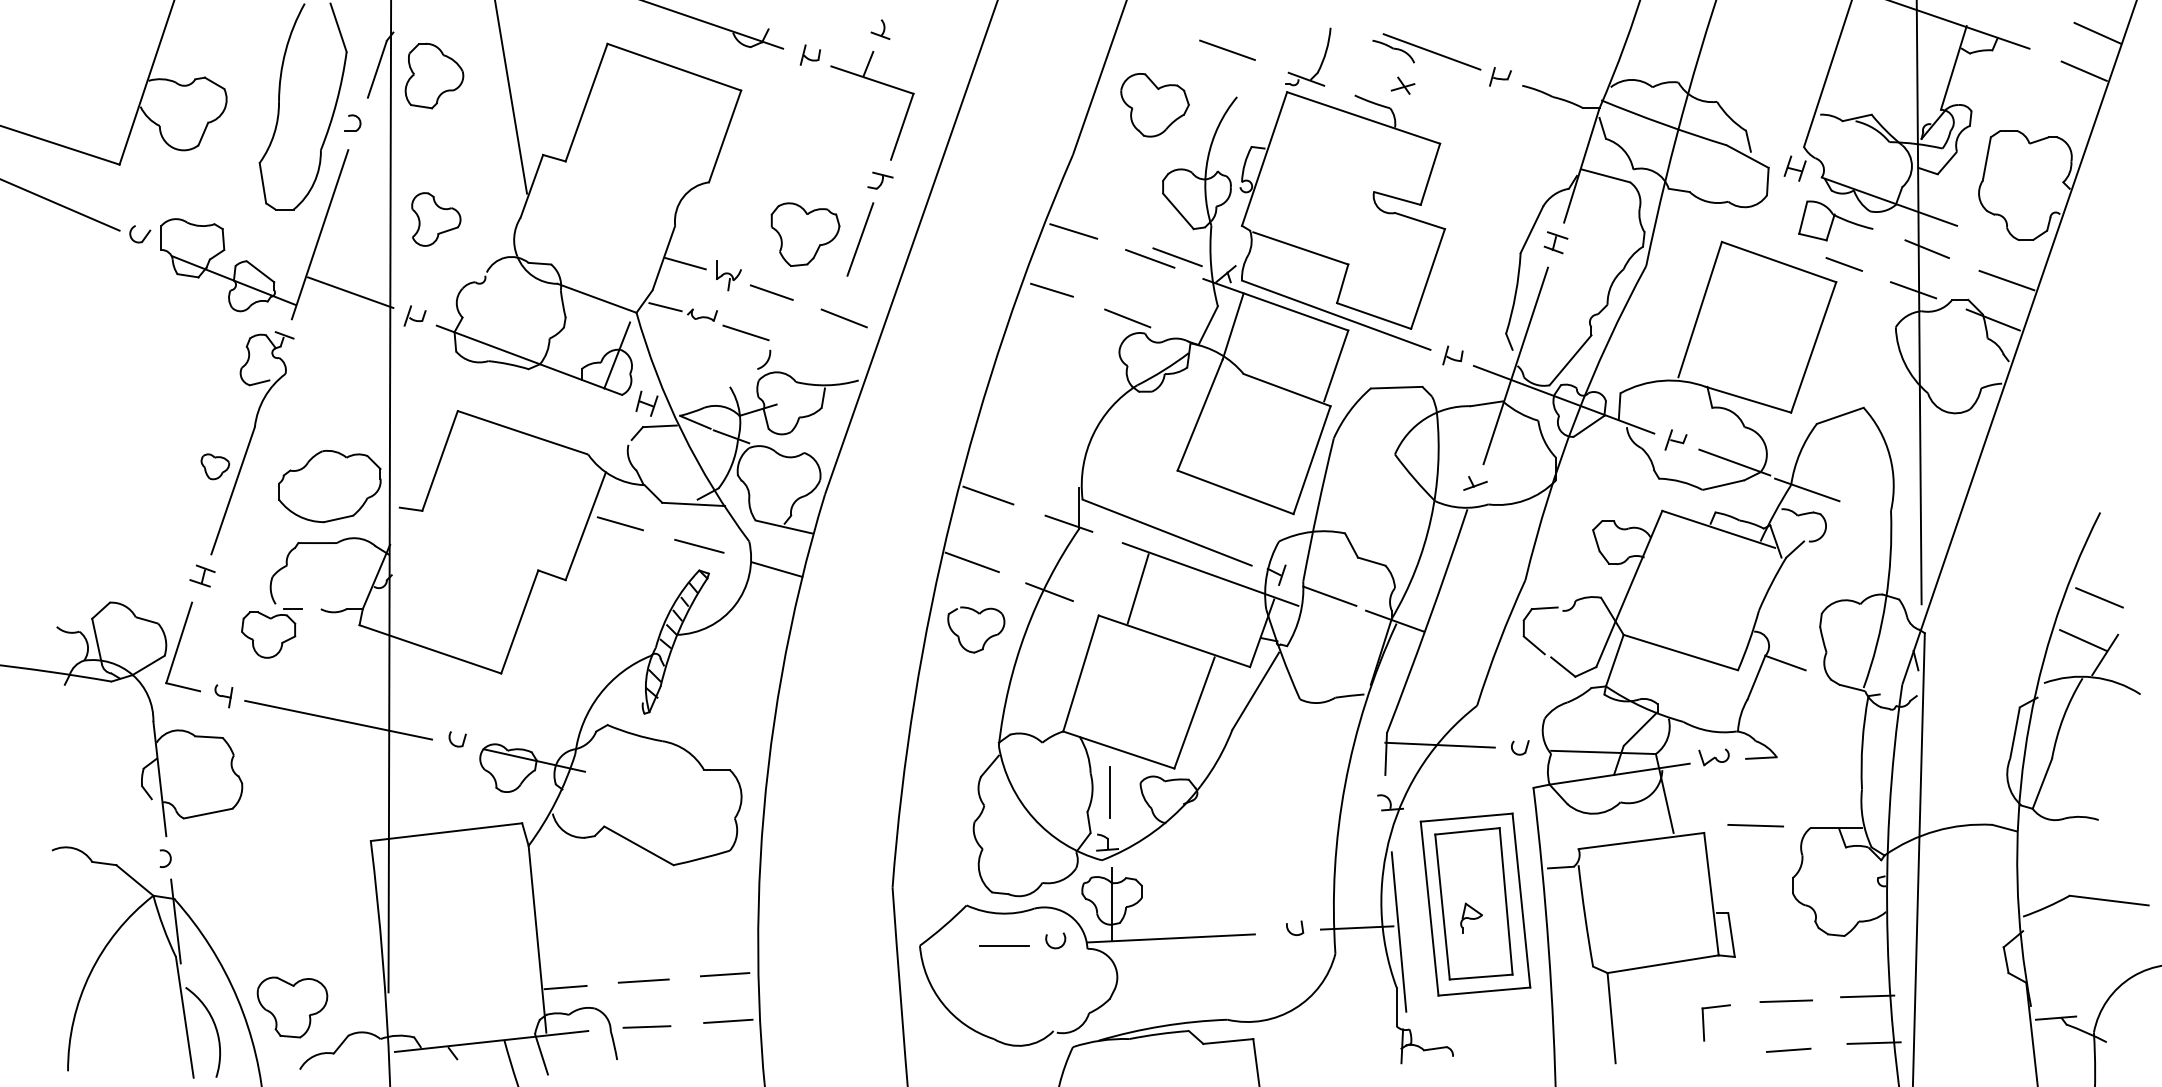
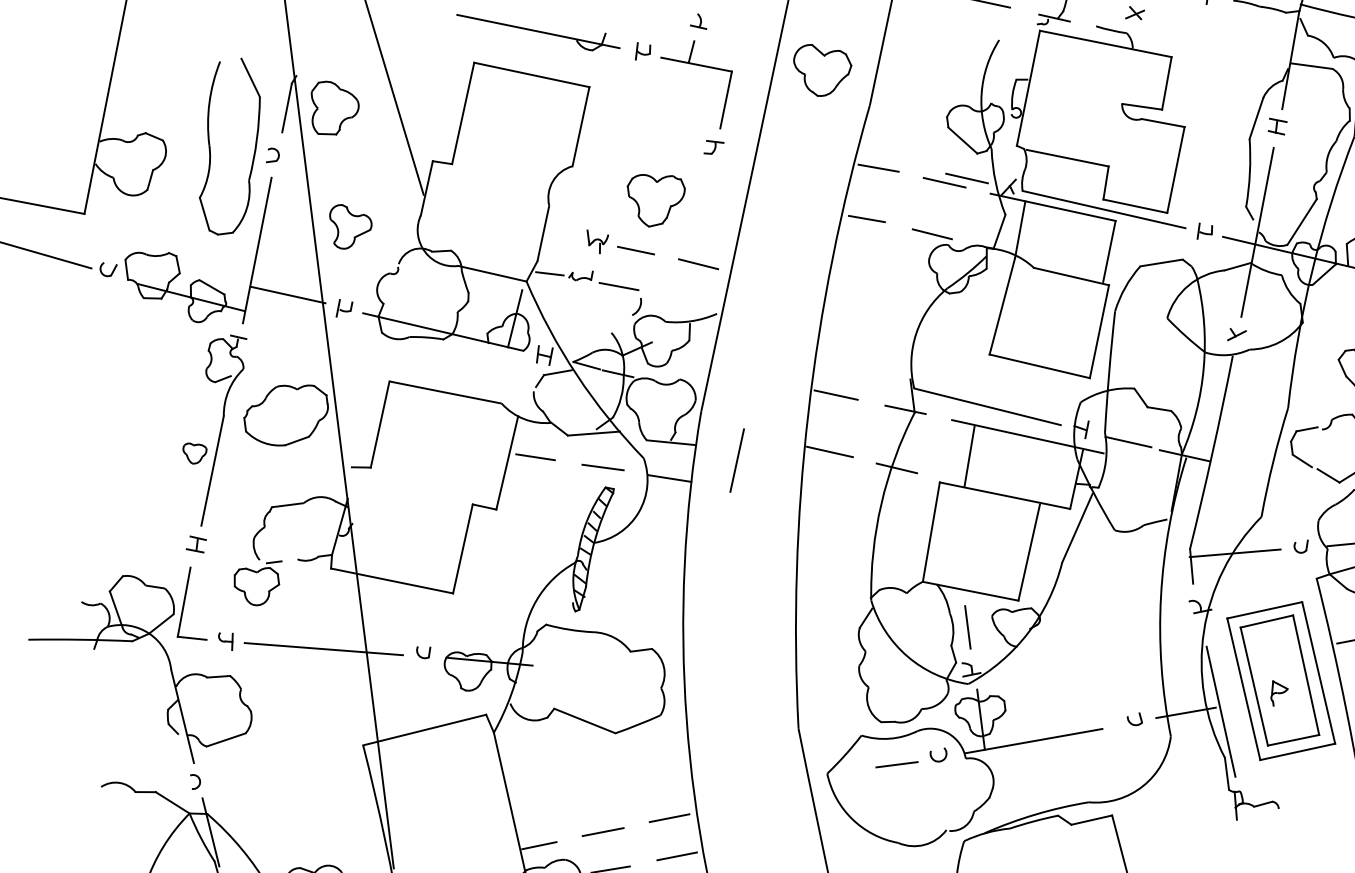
part: (1154, 105) -> (823, 69), moved
line: (860, 239) -> (737, 460), moved
line: (685, 263) -> (561, 235), removed
part: (329, 486) -> (286, 415), moved
part: (986, 639) -> (849, 514), removed

